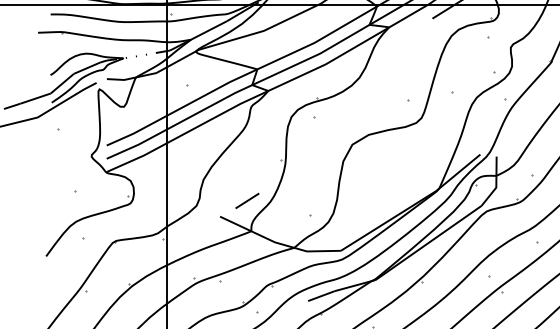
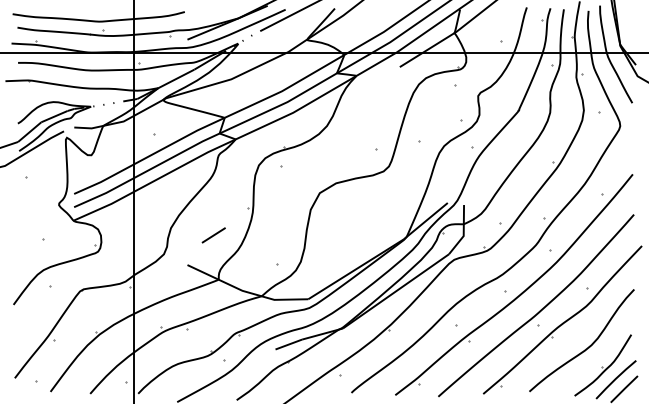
line: (247, 201) -> (213, 235), moved

